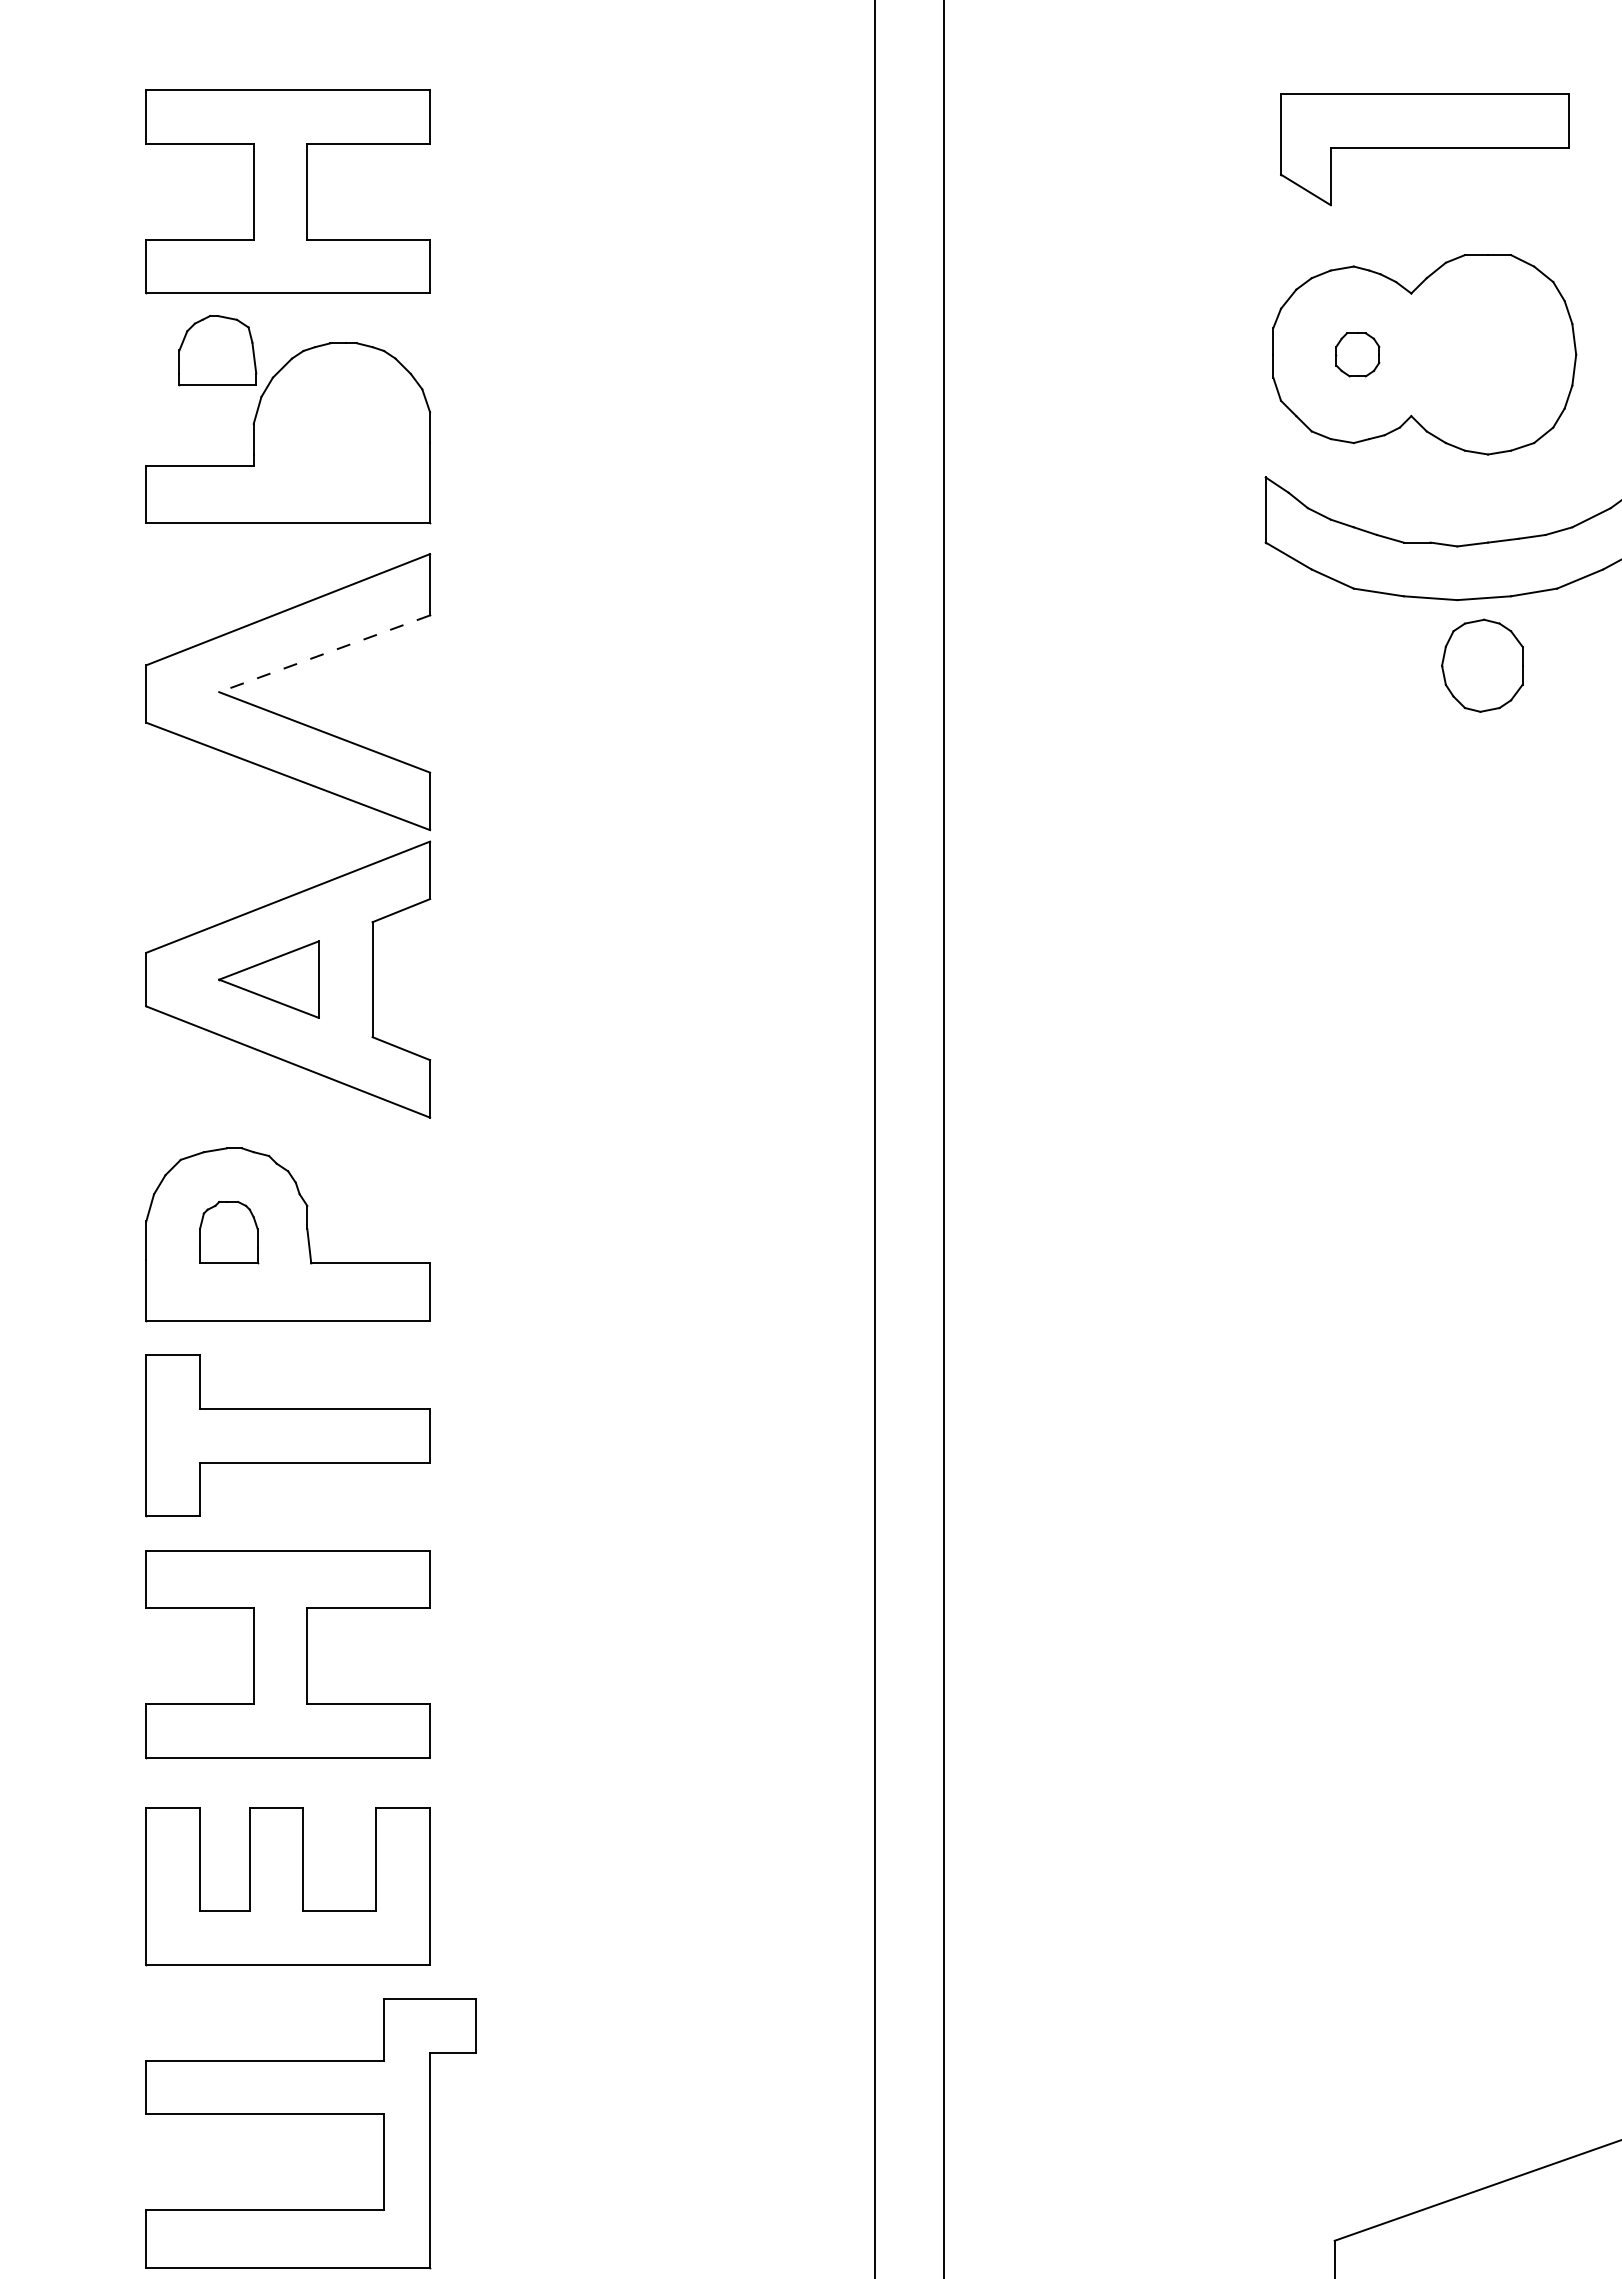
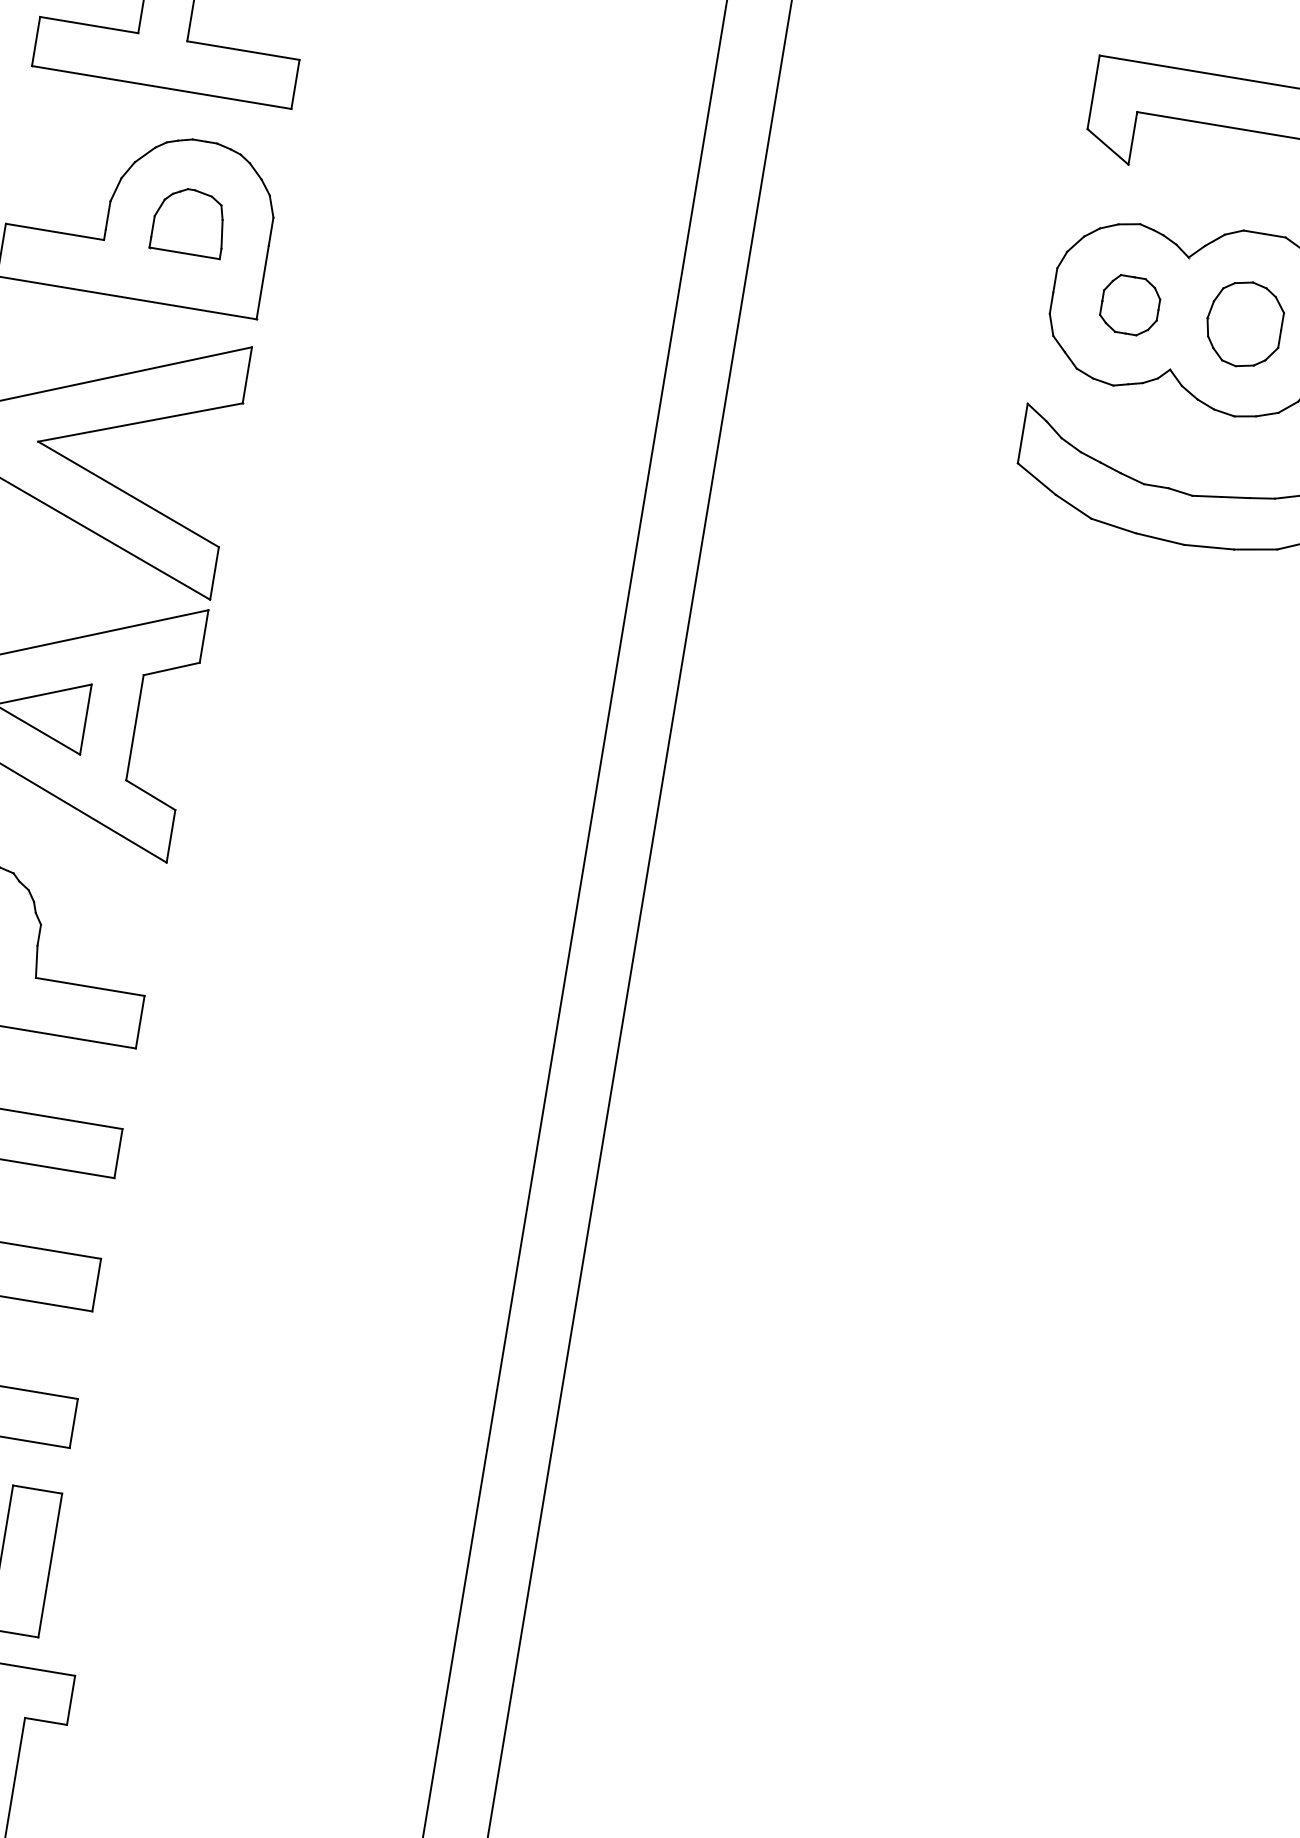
part: (217, 350) -> (189, 221), moved
part: (1357, 354) -> (1130, 305), size x1.43
line: (324, 653) -> (140, 422), dashed -> solid
part: (1482, 665) -> (1244, 324), moved

